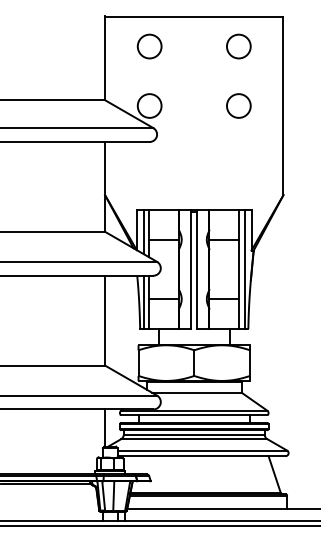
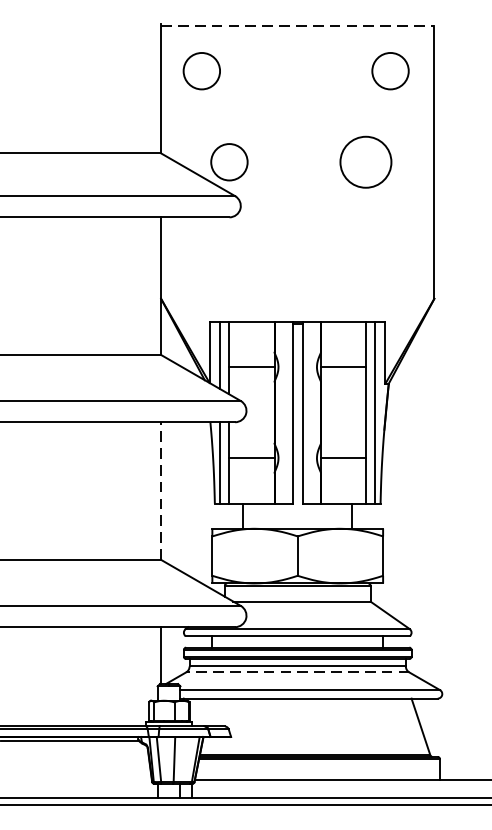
line: (194, 16) -> (298, 25), solid -> dashed
circle: (149, 46) -> (201, 71), moved
circle: (238, 46) -> (389, 71), moved
circle: (238, 105) -> (365, 161), size x1.4
line: (105, 320) -> (161, 490), solid -> dashed
line: (194, 439) -> (298, 673), solid -> dashed

